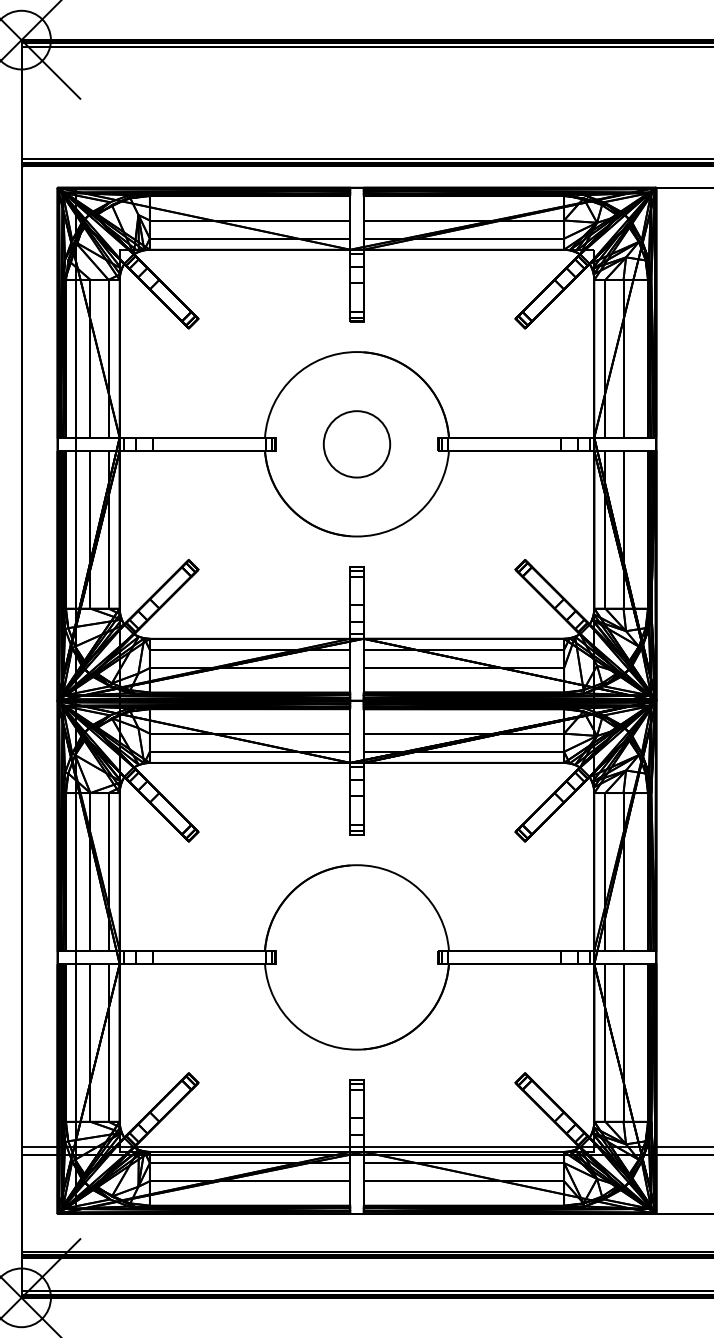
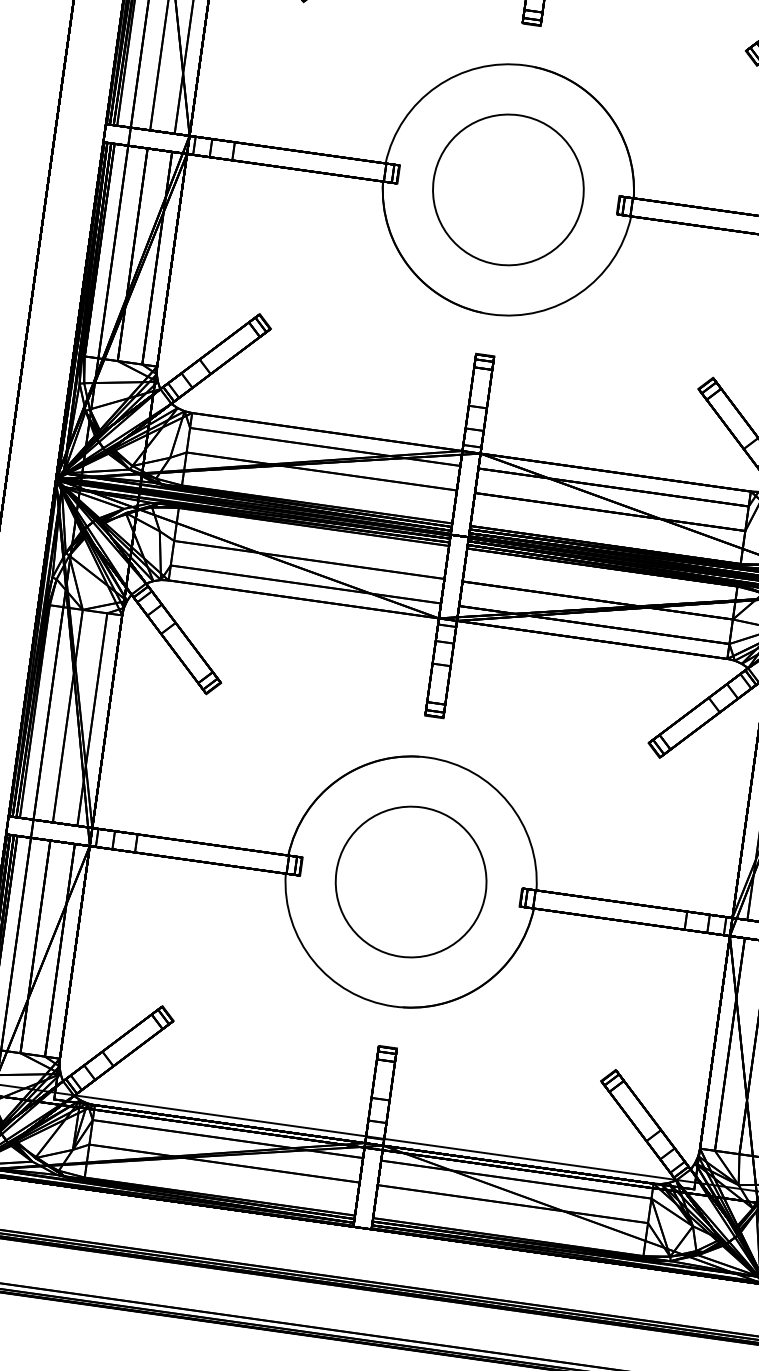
circle: (356, 444) -> (507, 190), size x1.67
circle: (356, 957) -> (410, 882), added

